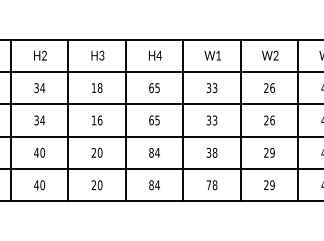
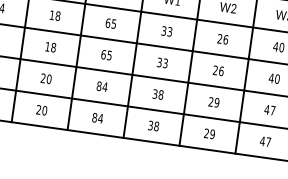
text: (99, 120) -> (53, 47), 16 -> 18
text: (208, 185) -> (150, 125), 78 -> 38

